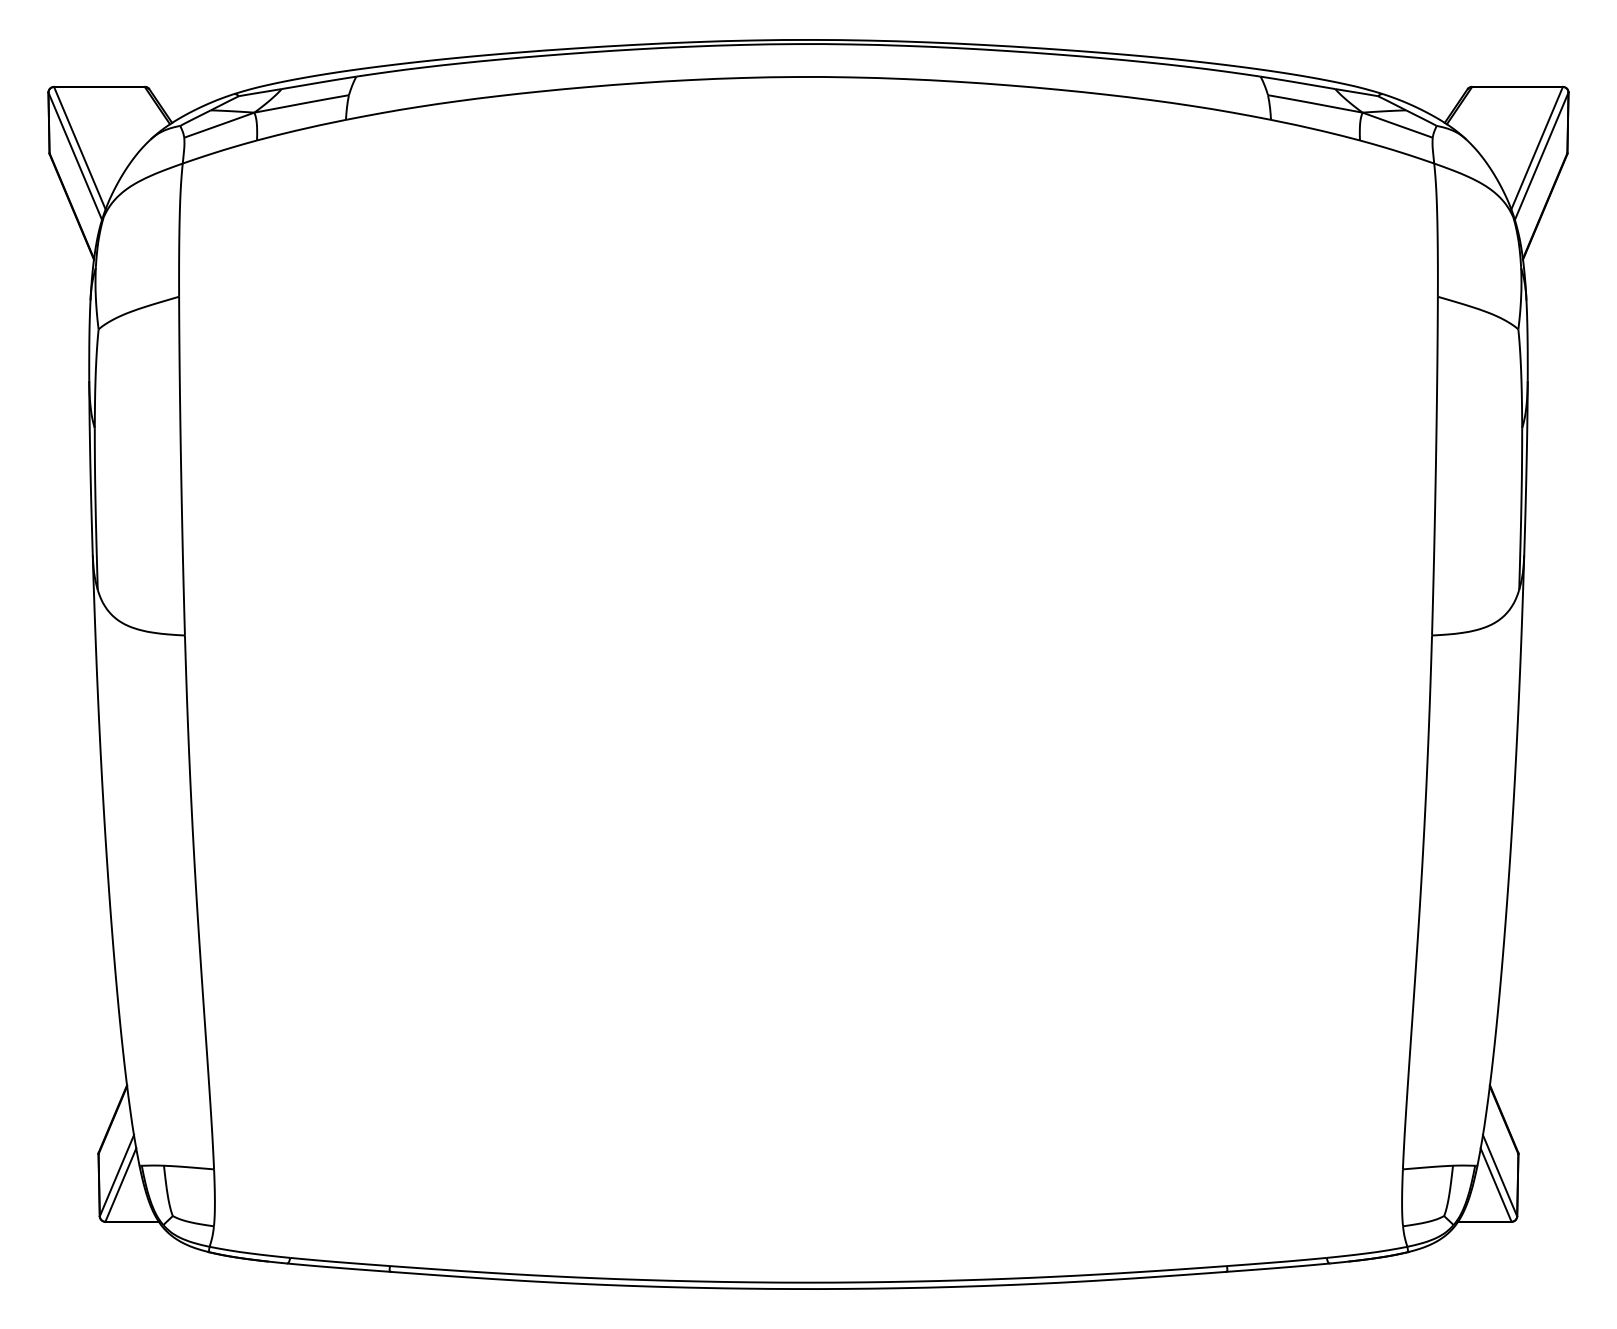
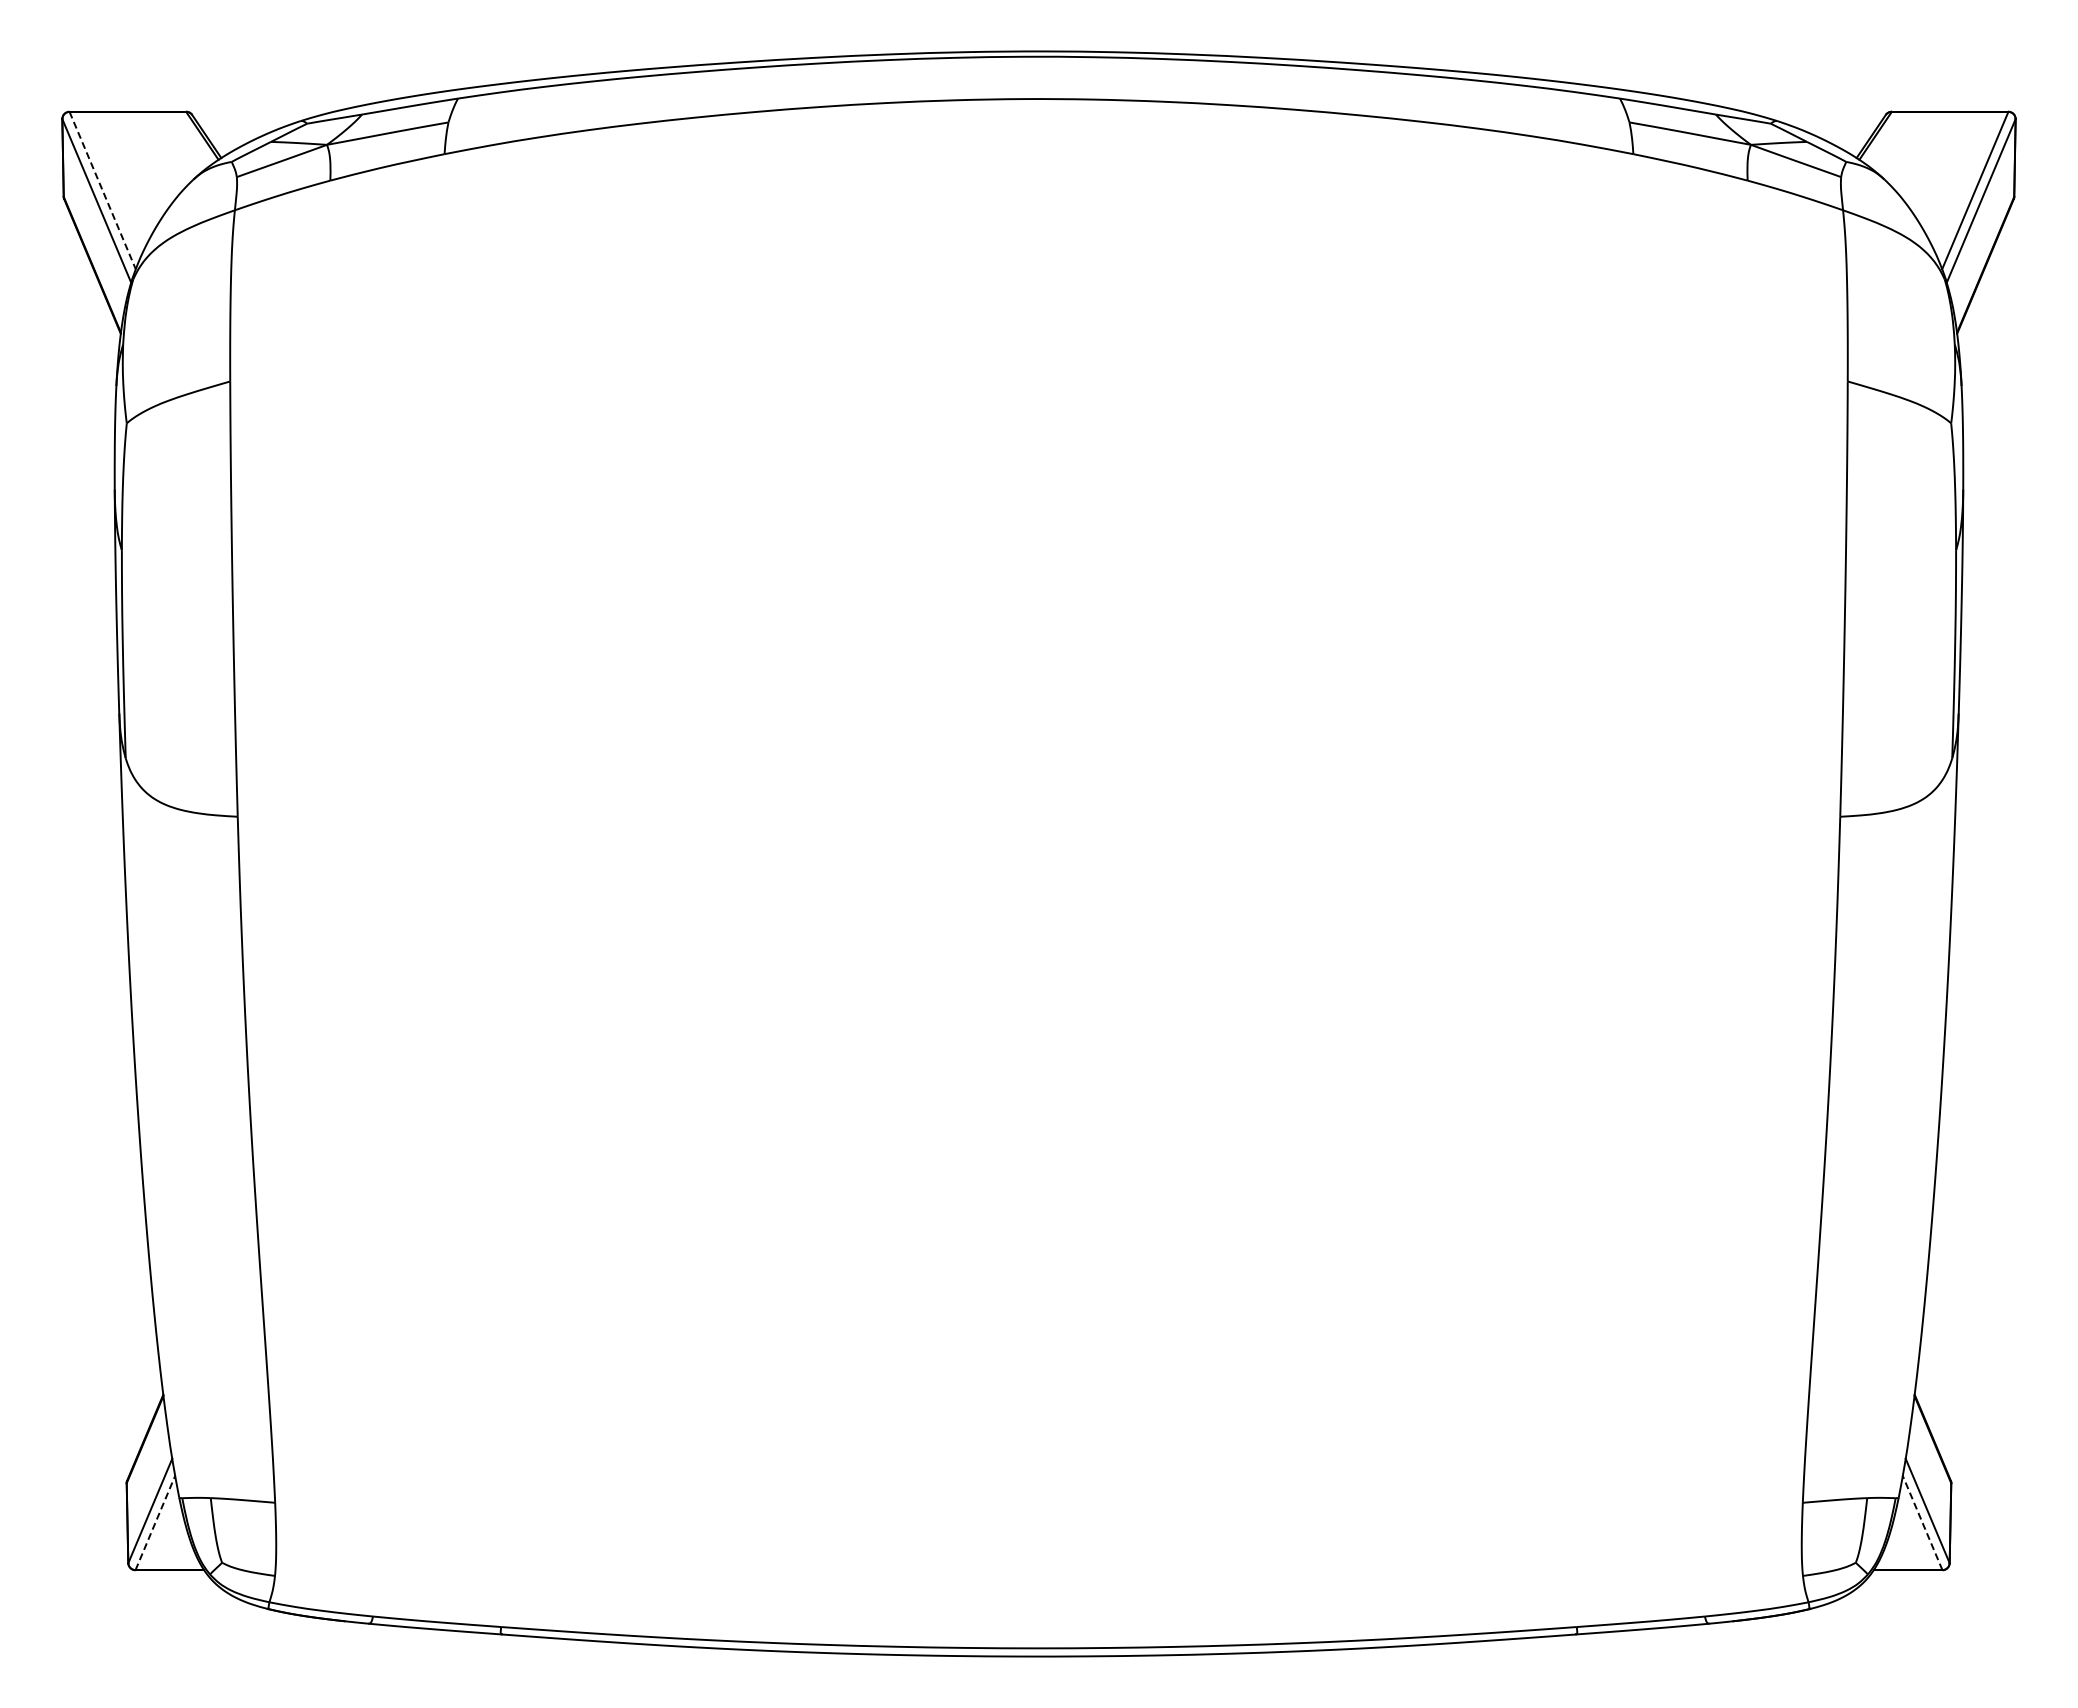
line: (79, 148) -> (102, 191), solid -> dashed
line: (120, 1184) -> (155, 1522), solid -> dashed
line: (1496, 1184) -> (1922, 1522), solid -> dashed

